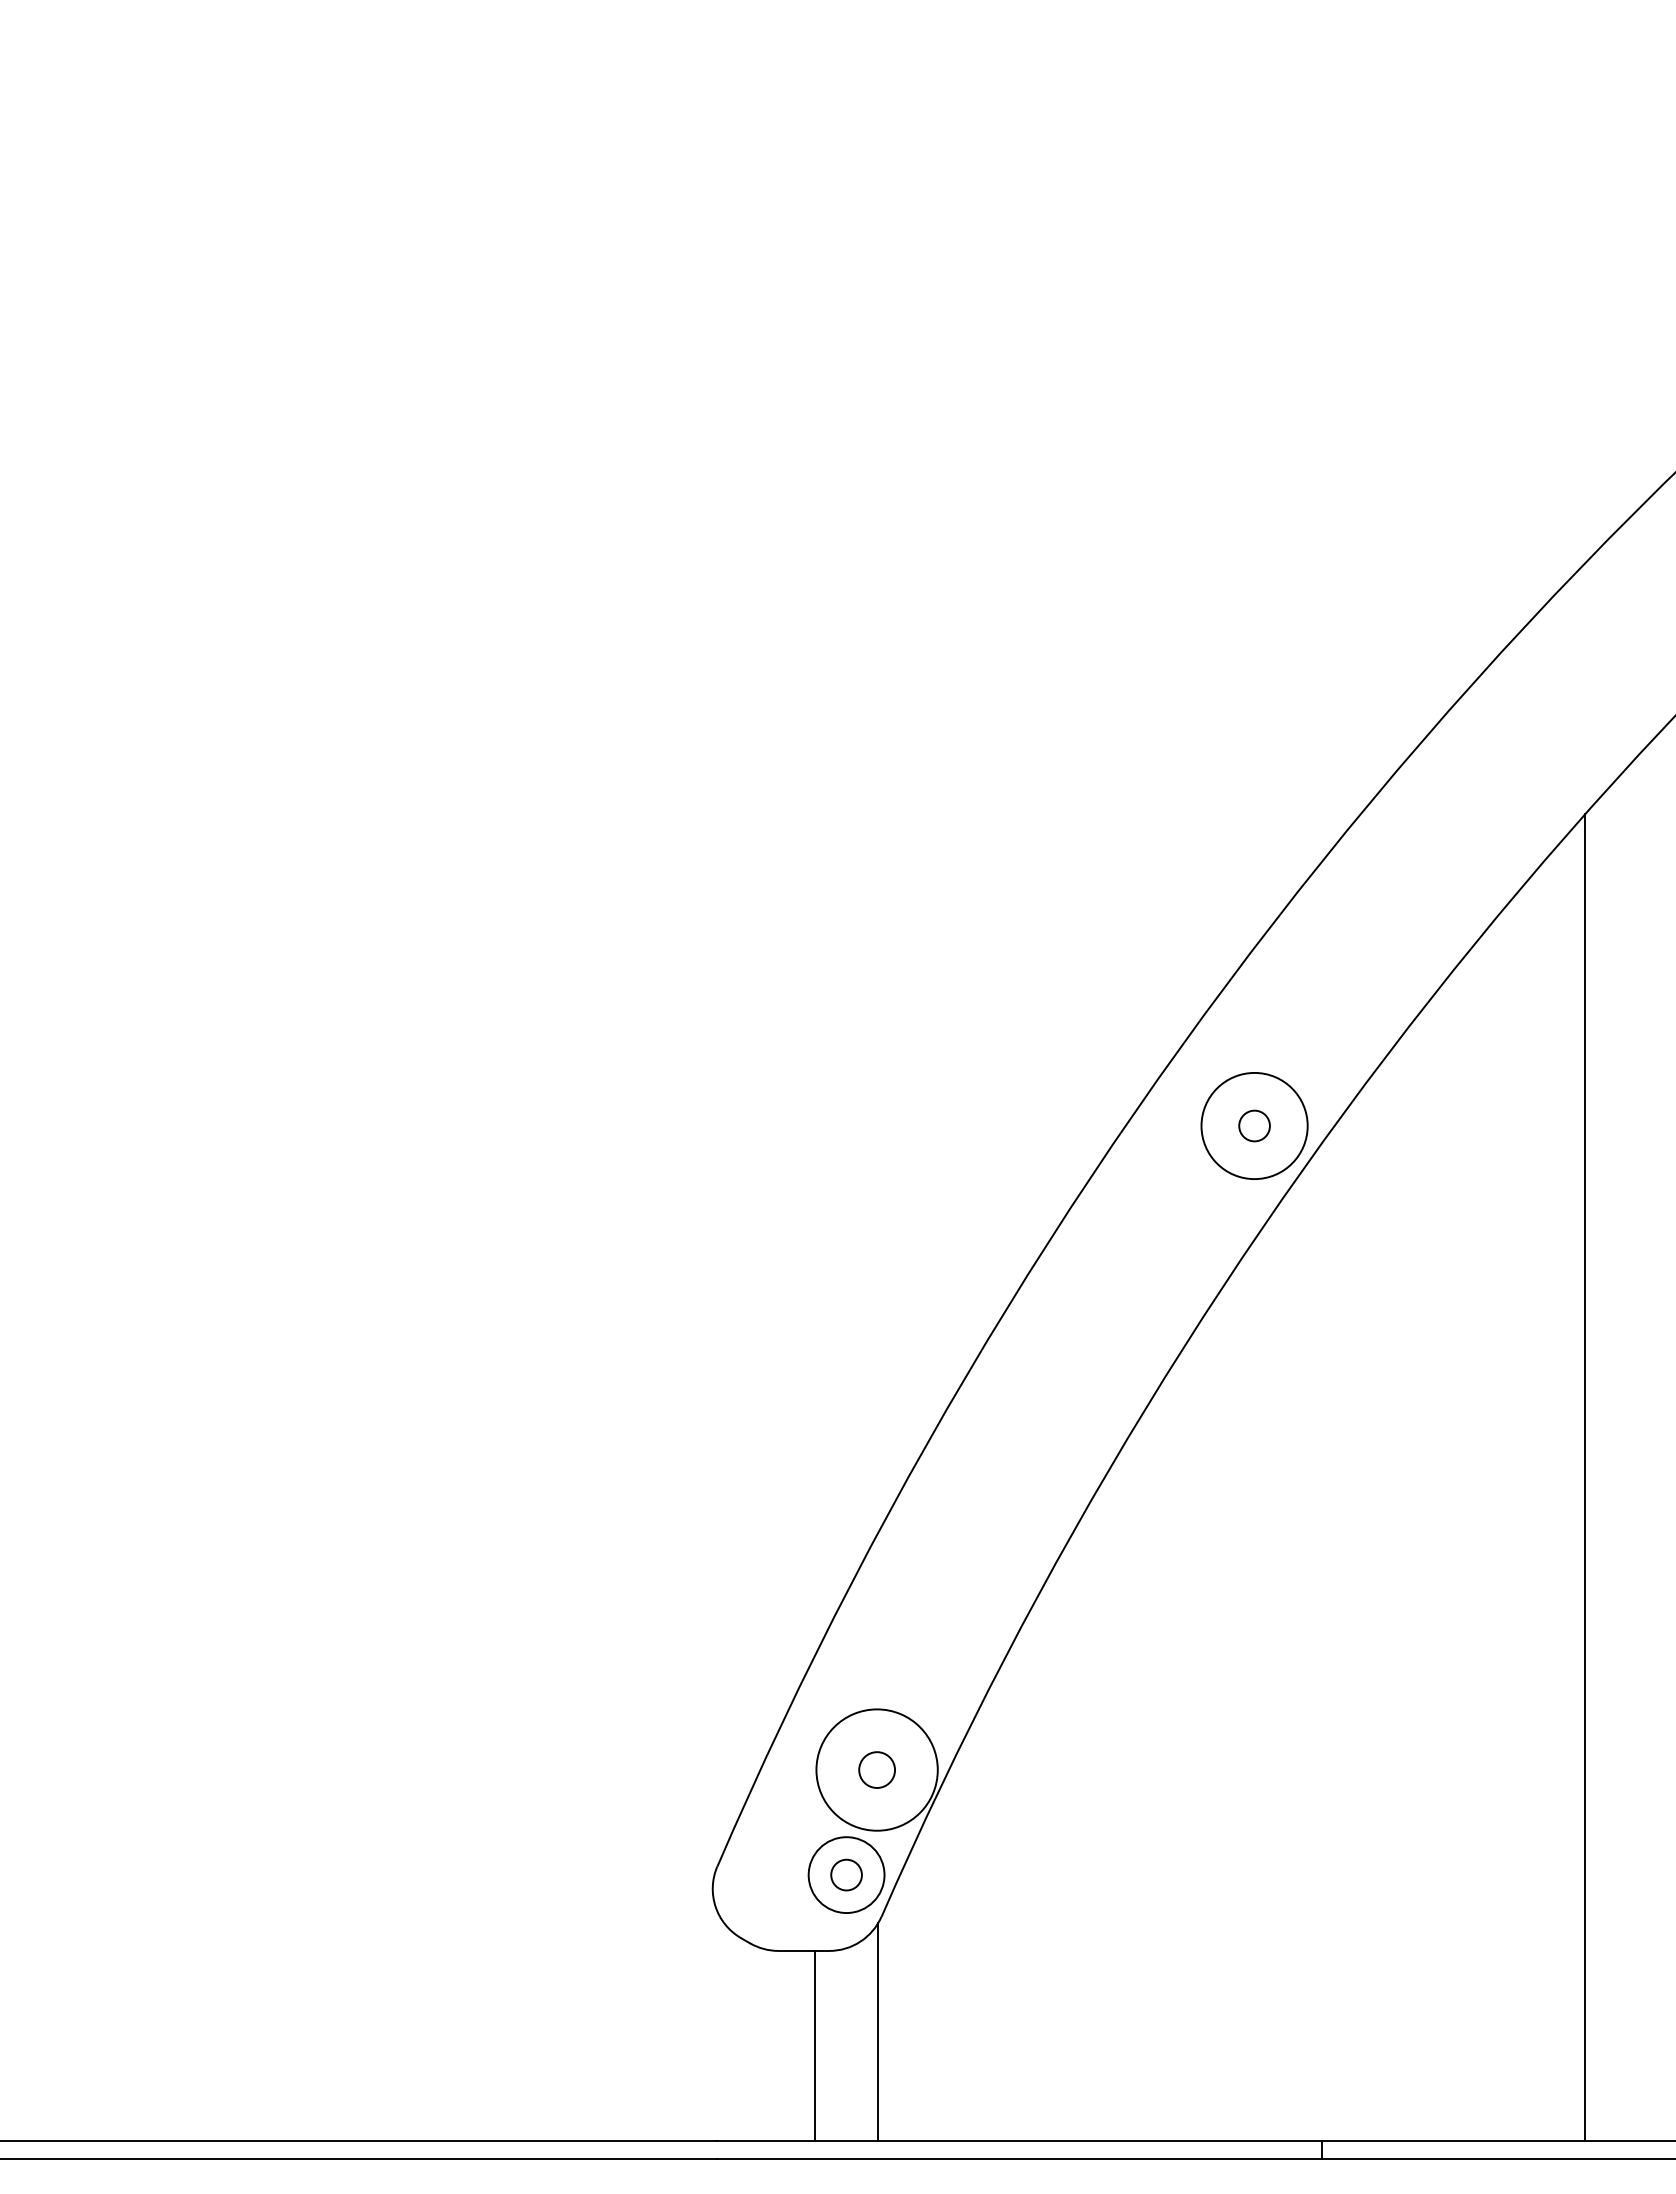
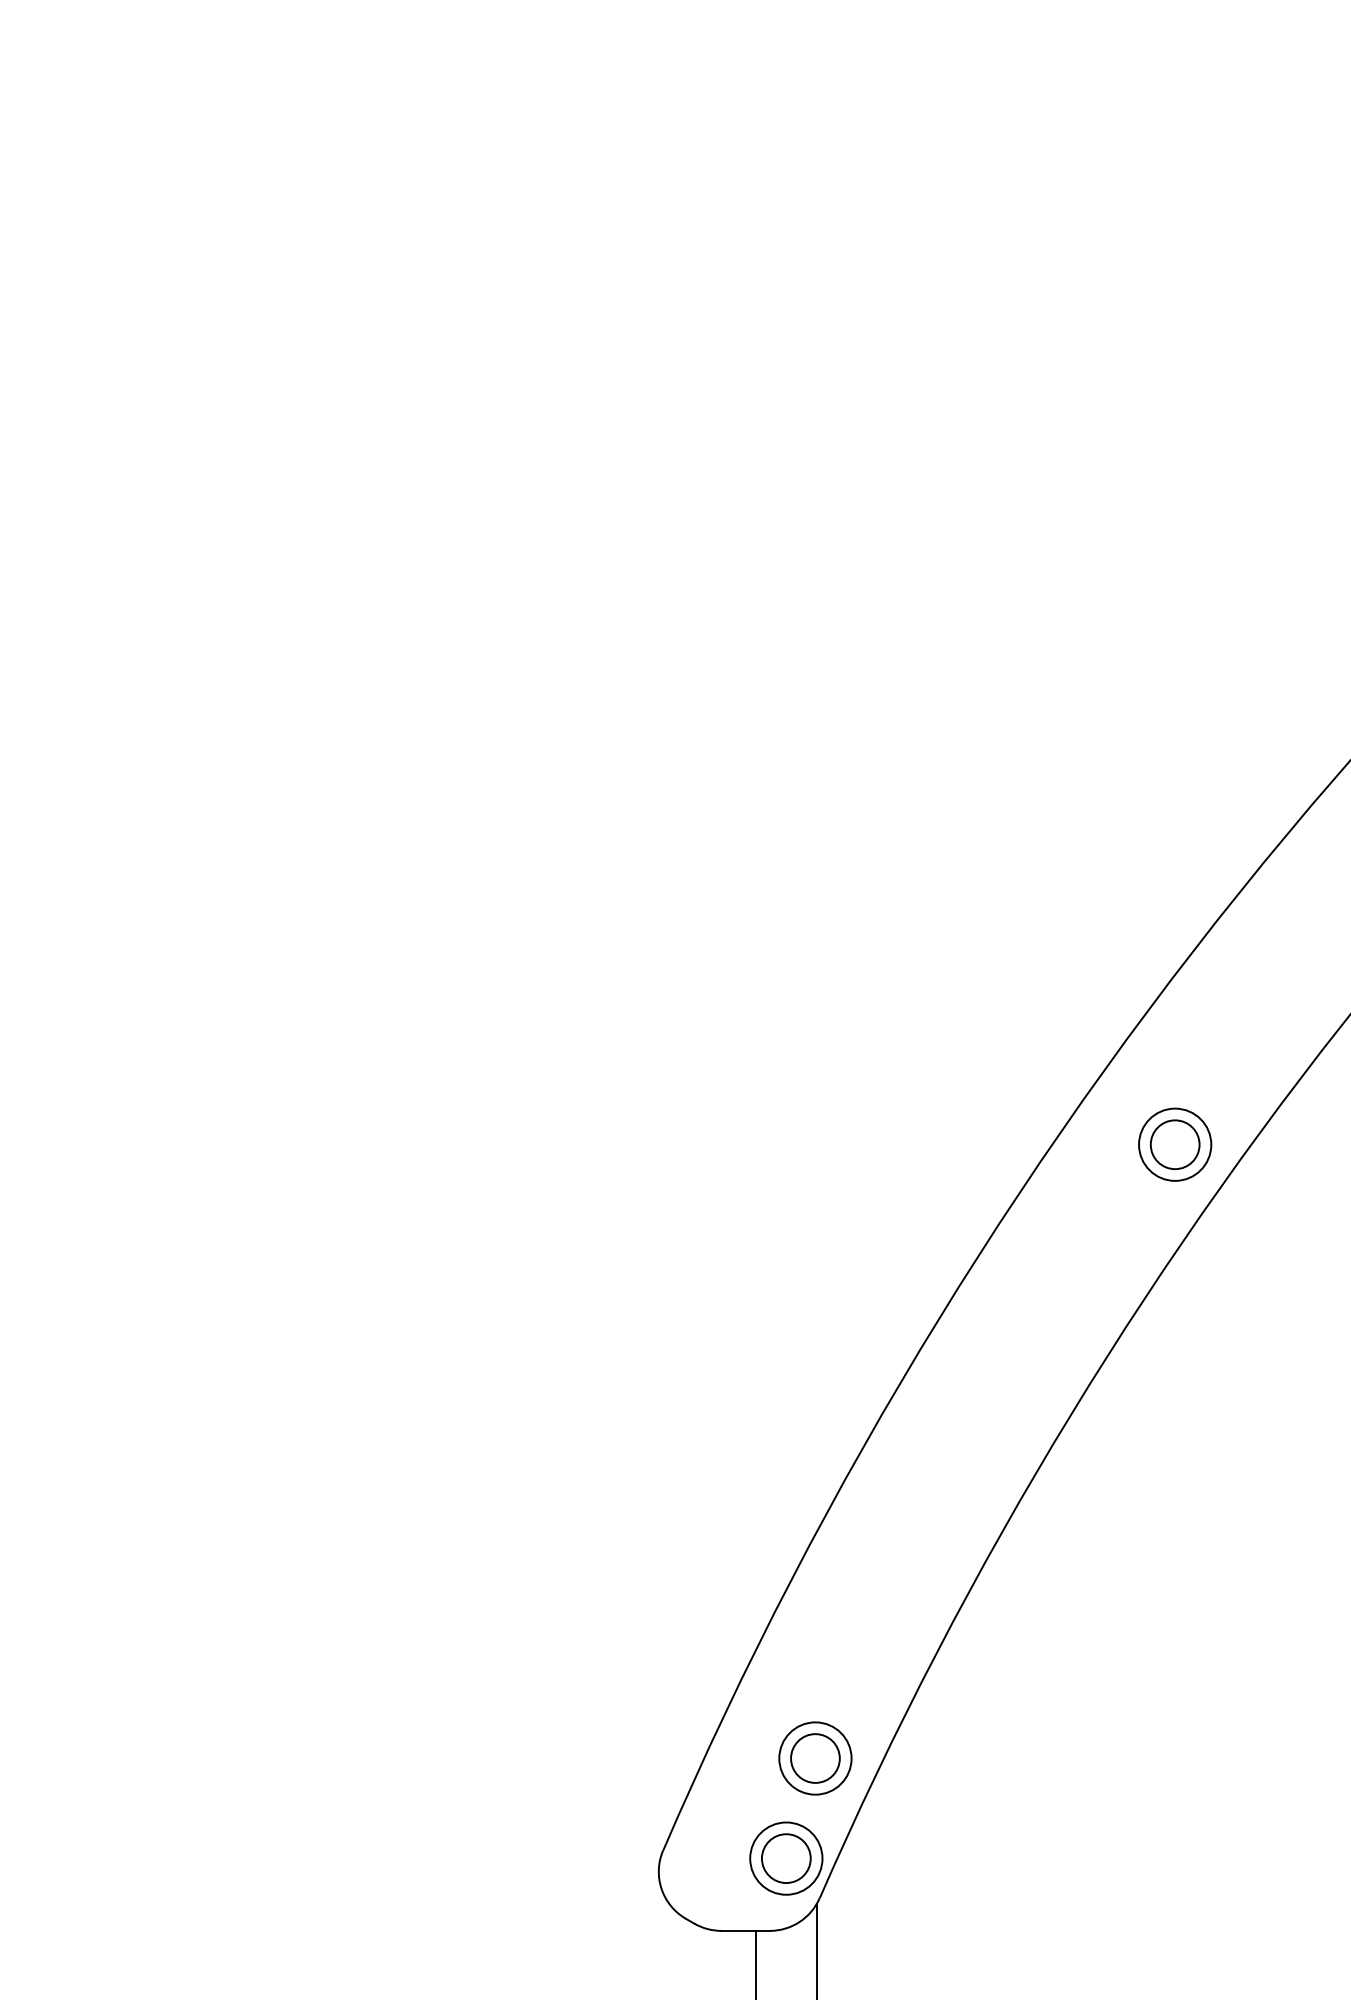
circle: (1254, 1125) -> (1175, 1144), size x0.71
circle: (1254, 1125) -> (1175, 1144), size x1.67
circle: (876, 1769) -> (814, 1757), size x1.43
circle: (877, 1769) -> (815, 1757), size x0.62
circle: (846, 1874) -> (786, 1858), size x1.67

